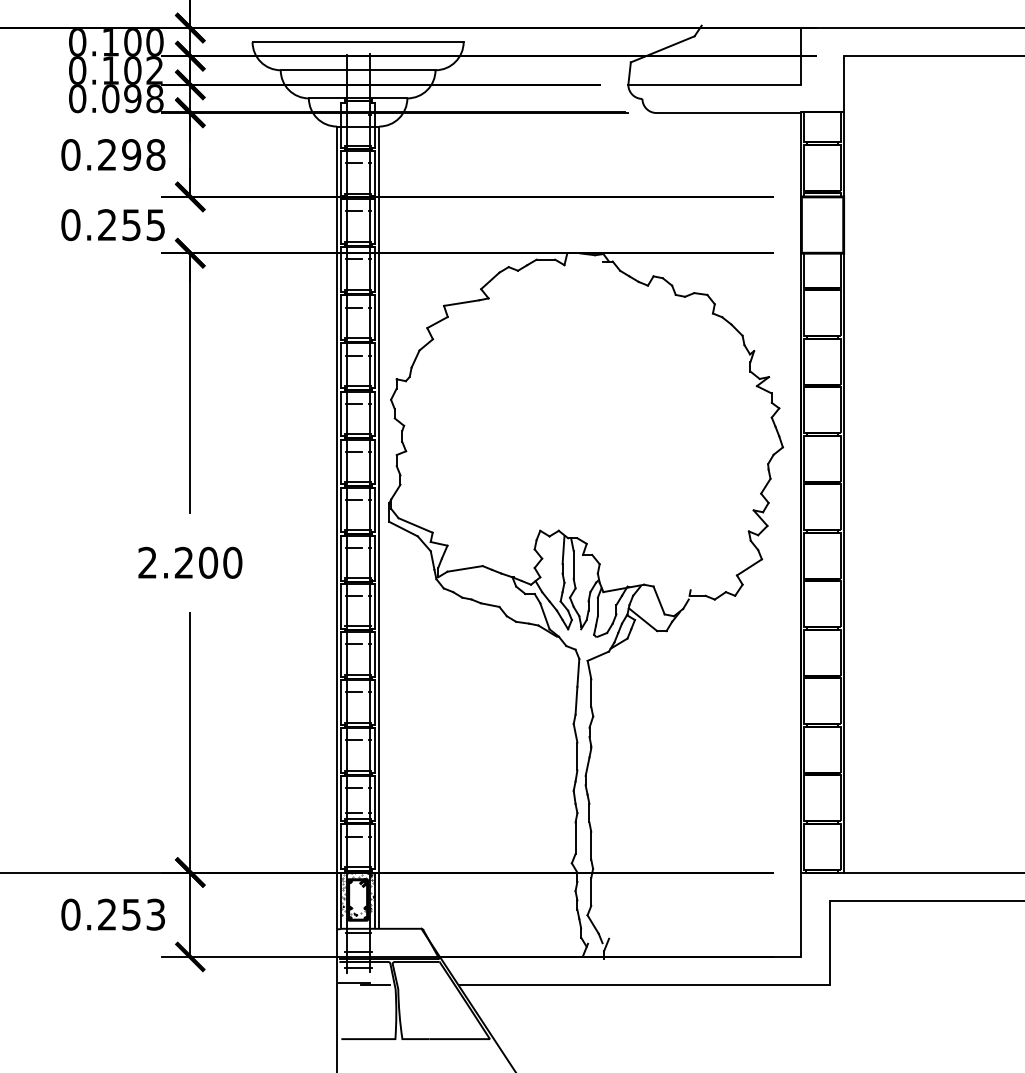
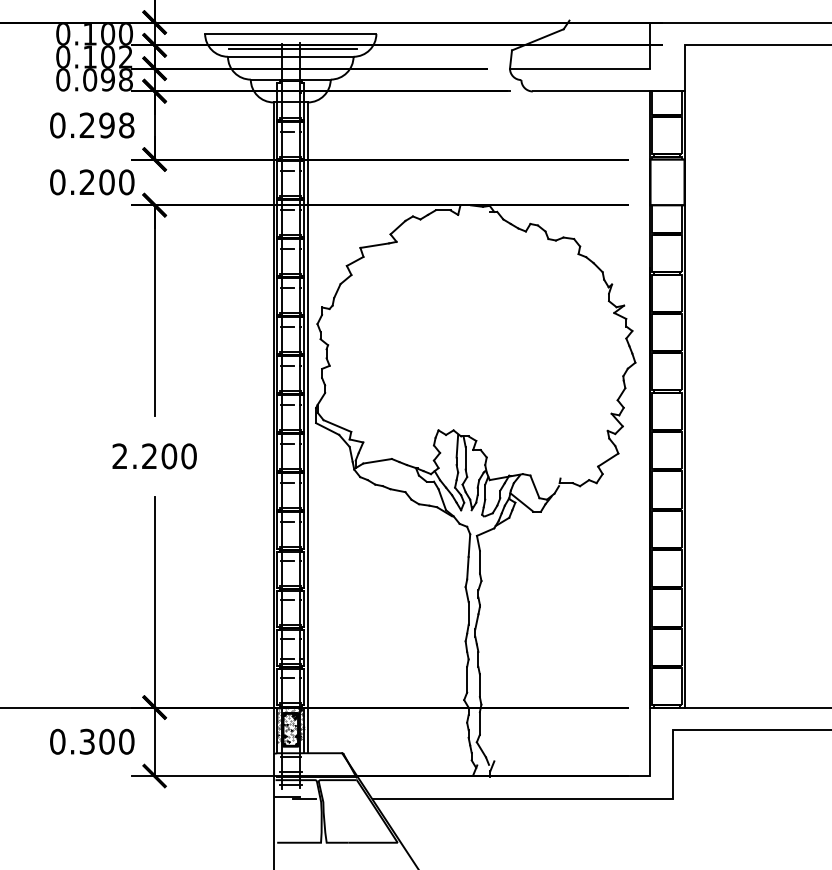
line: (360, 60) -> (292, 48), added
text: (143, 225) -> (116, 182), 0.255 -> 0.200
hatch: (357, 894) -> (290, 725), added
text: (131, 914) -> (106, 741), 0.253 -> 0.300

